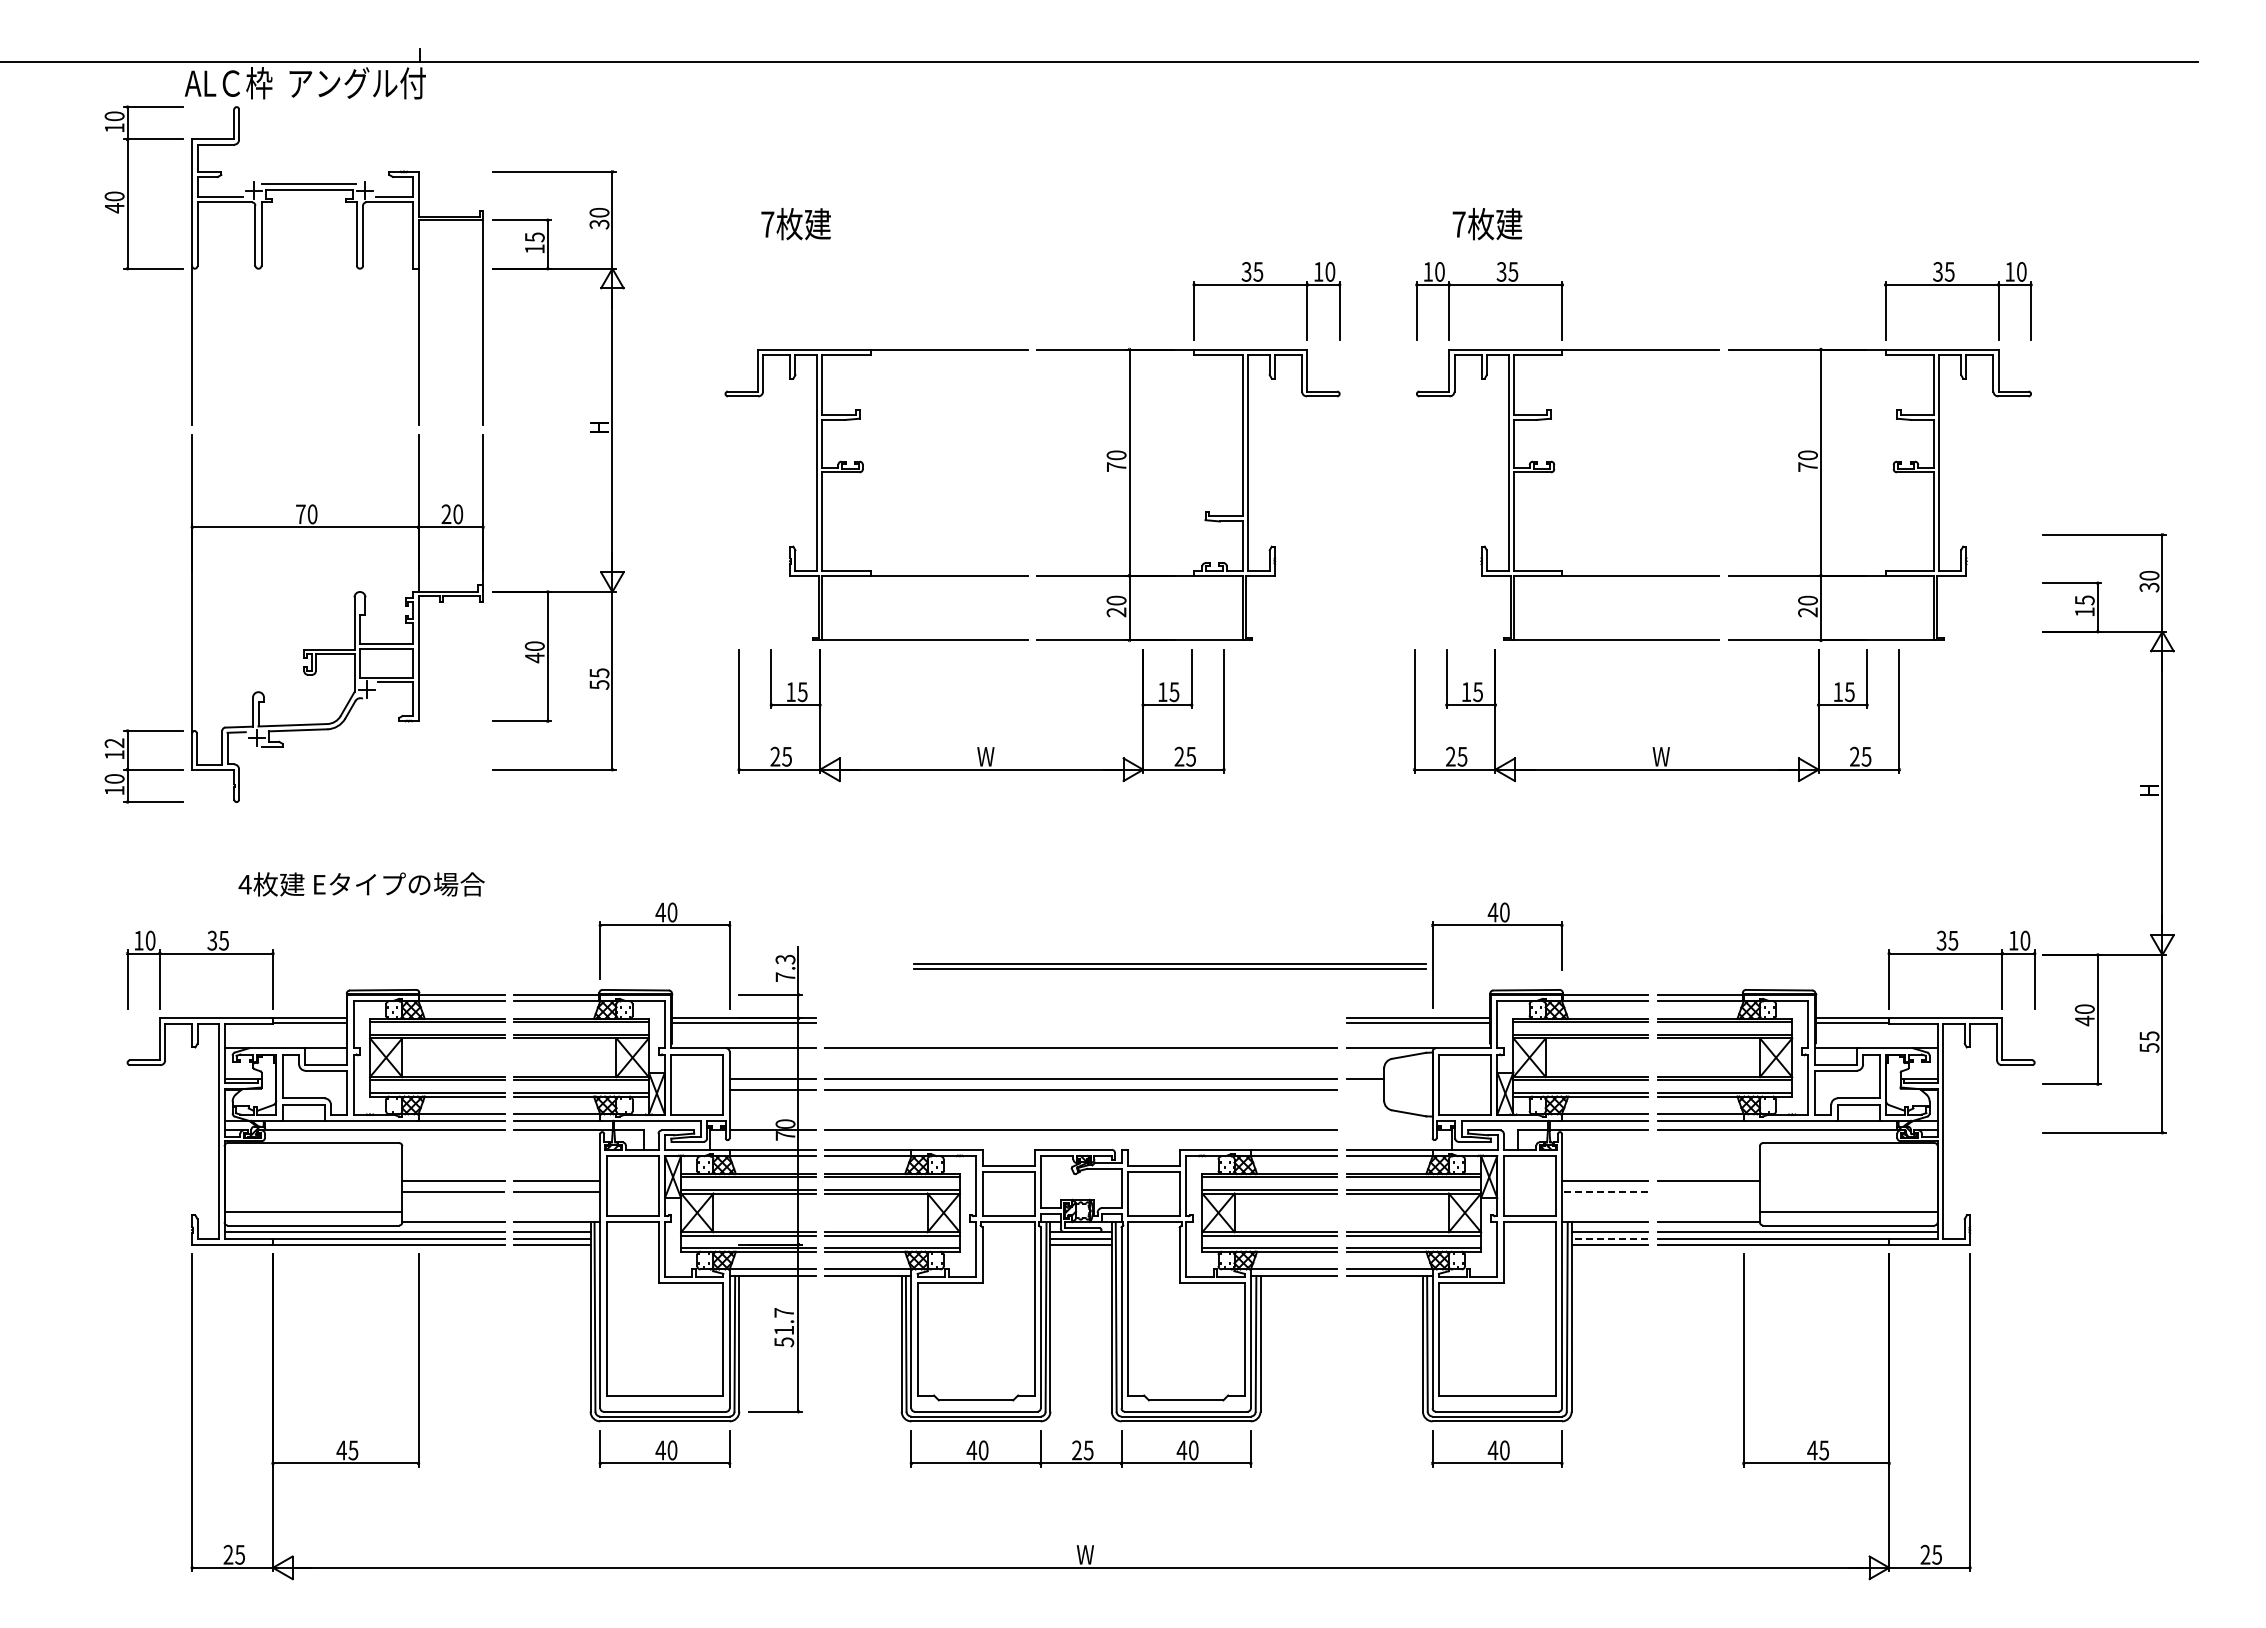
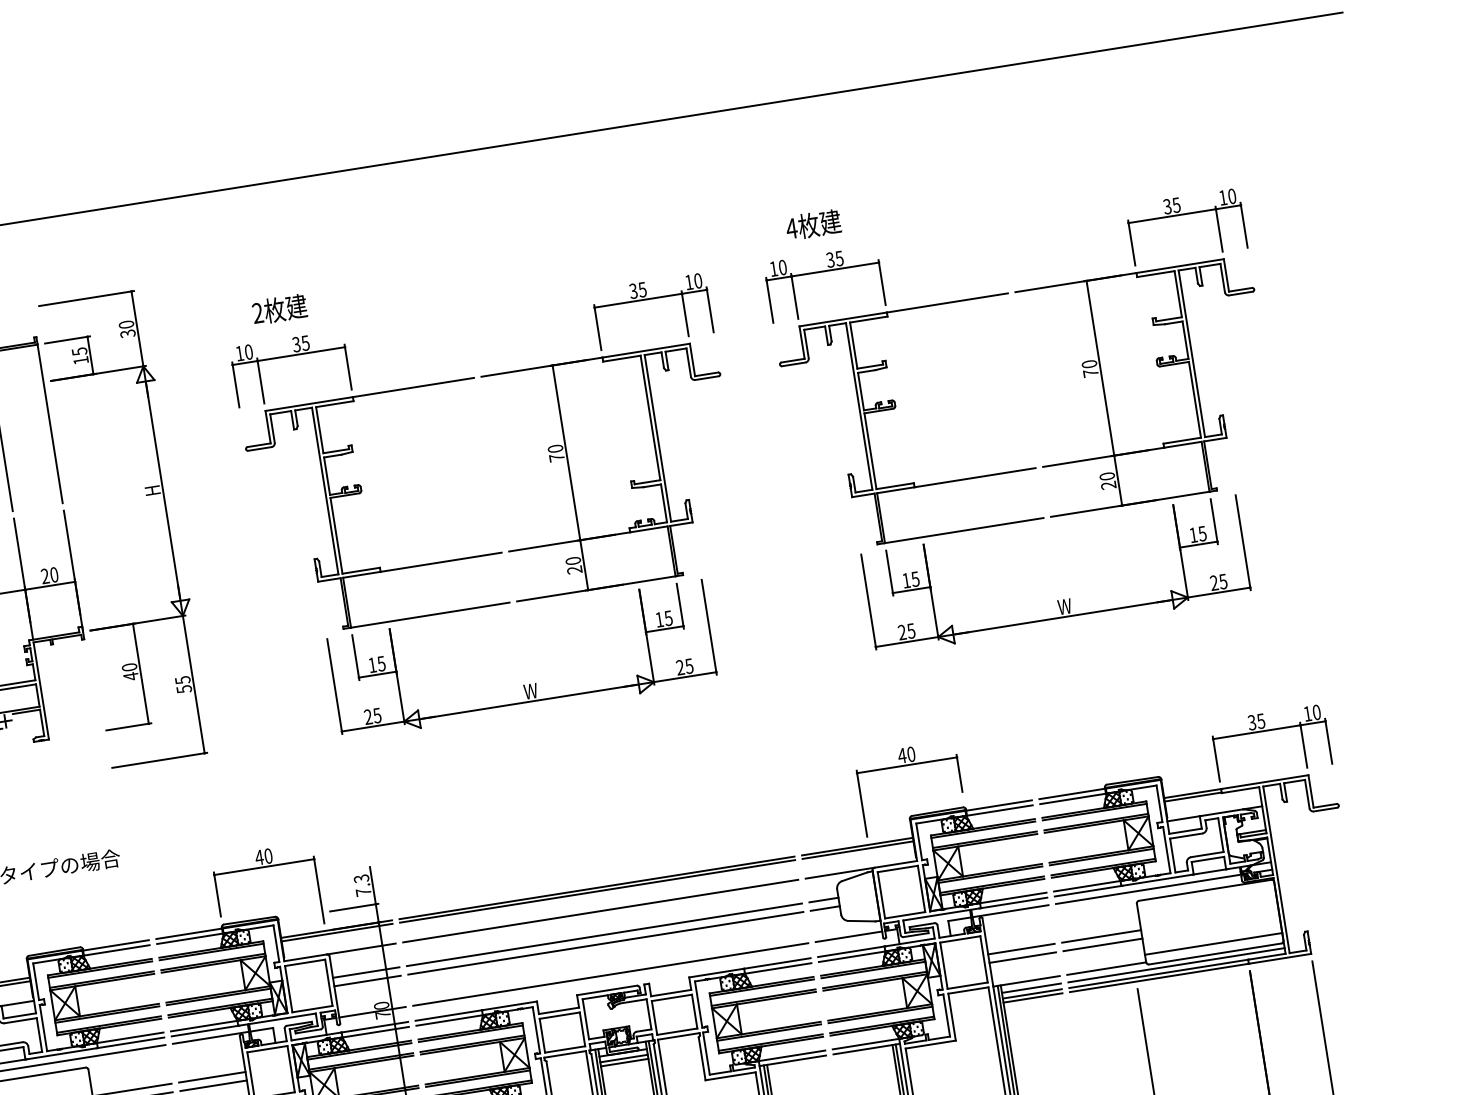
text: (767, 224) -> (257, 313), 7 -> 2
text: (1459, 224) -> (792, 228), 7 -> 4
part: (797, 285) -> (288, 356), added
part: (979, 747) -> (524, 684), moved
part: (1654, 747) -> (1058, 600), moved
part: (2140, 795) -> (1387, 586), removed
part: (1169, 966) -> (596, 889), moved
line: (1365, 1090) -> (825, 908), added
line: (1389, 1130) -> (848, 936), added
line: (1604, 1191) -> (1022, 957), dashed -> solid
line: (1708, 1191) -> (1102, 944), added
line: (1609, 1239) -> (1032, 994), dashed -> solid

